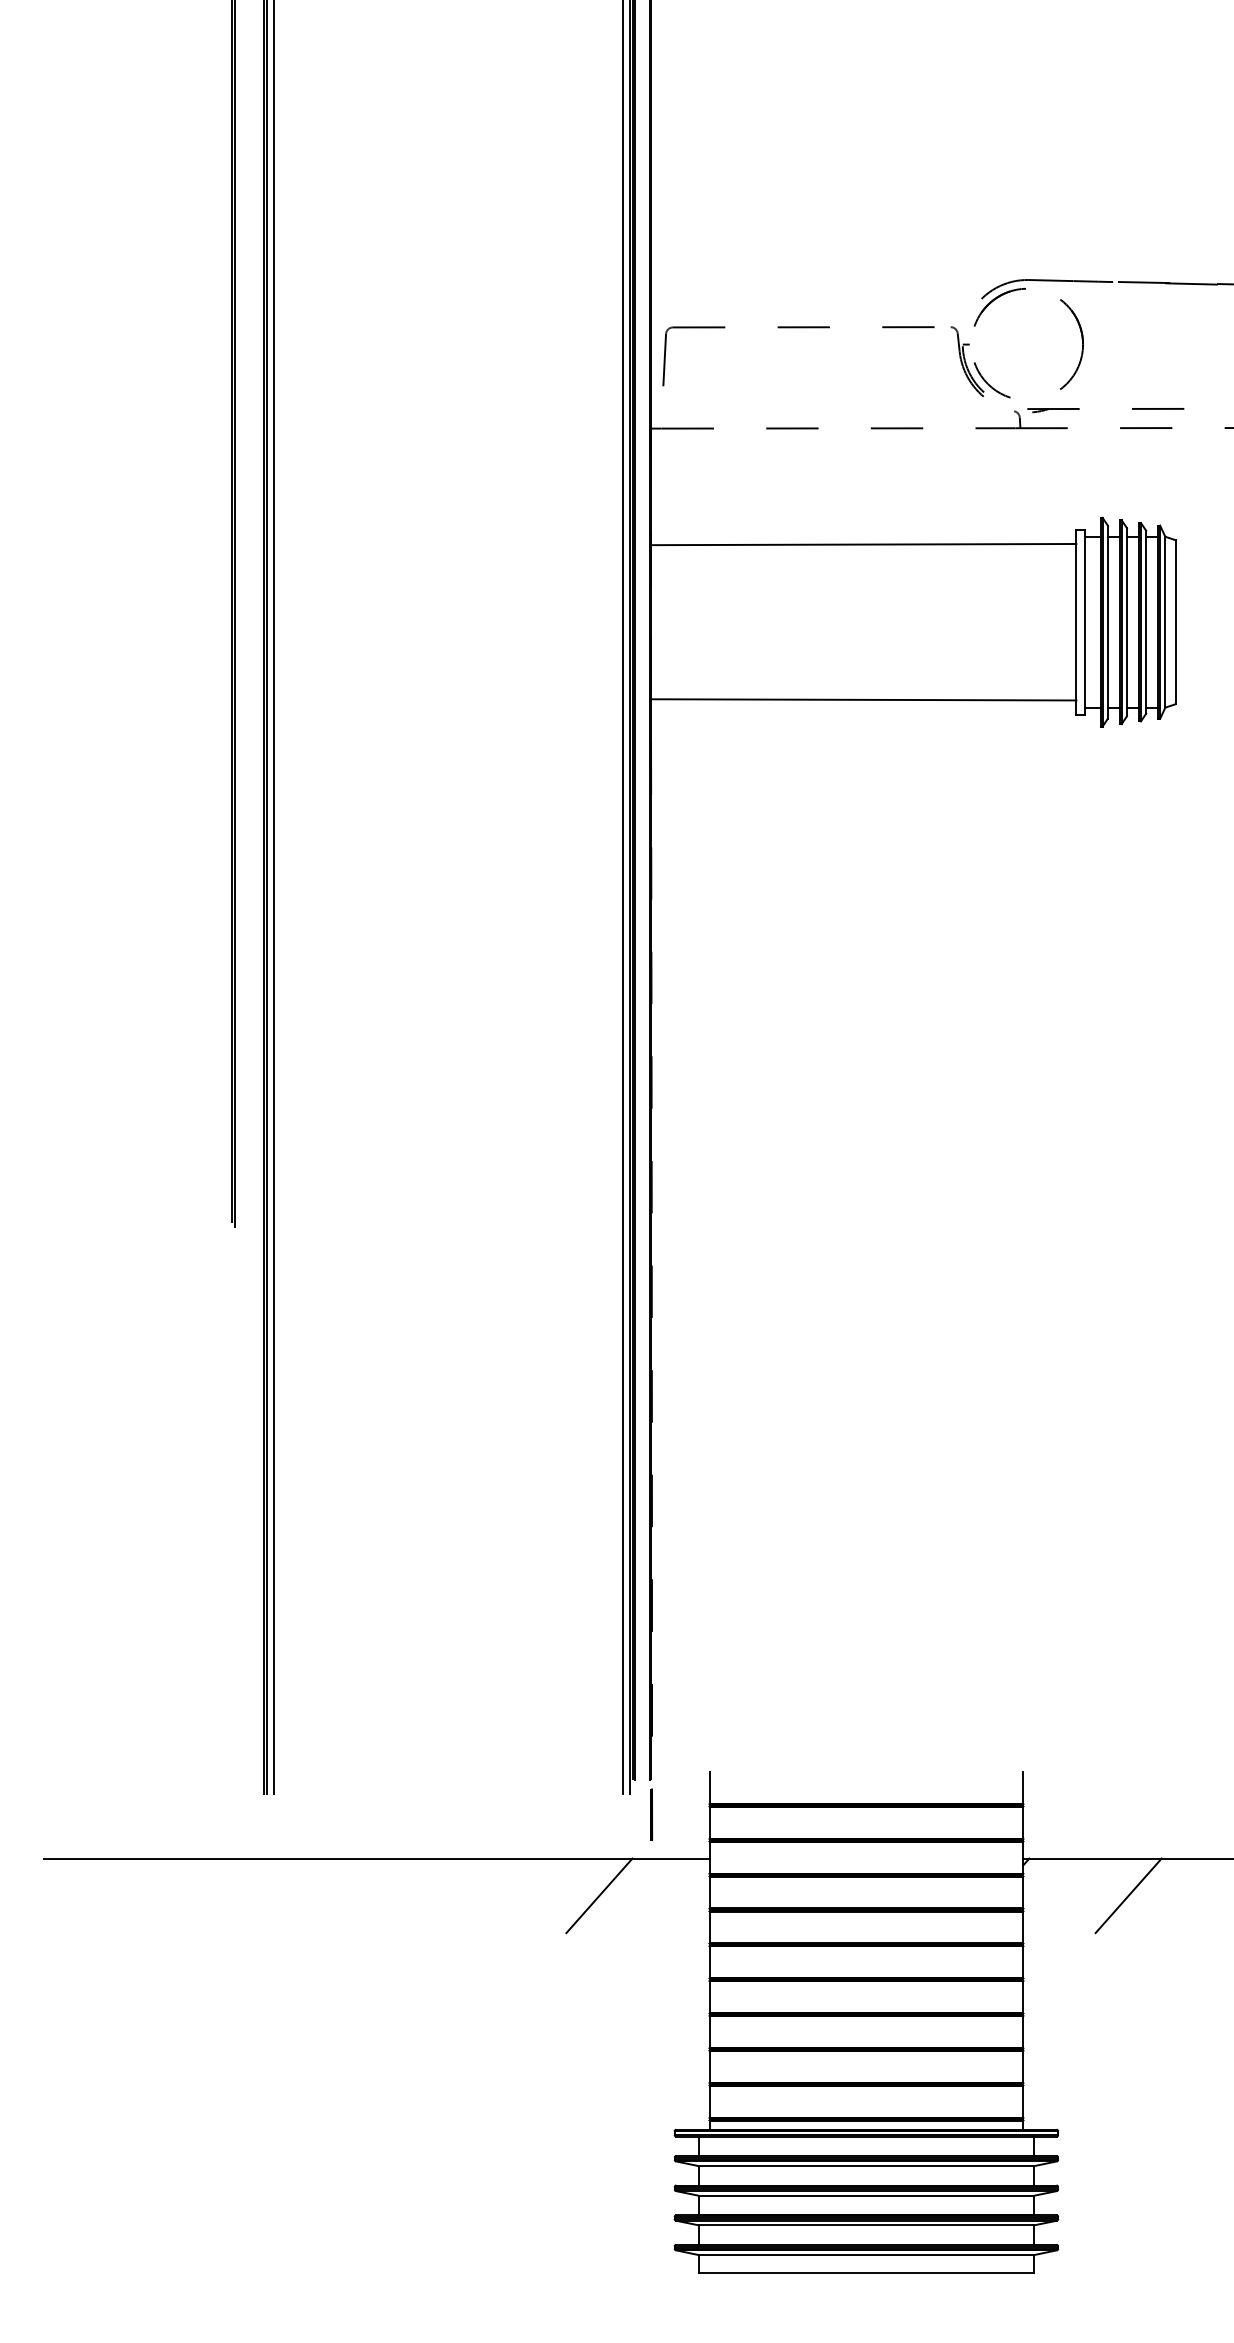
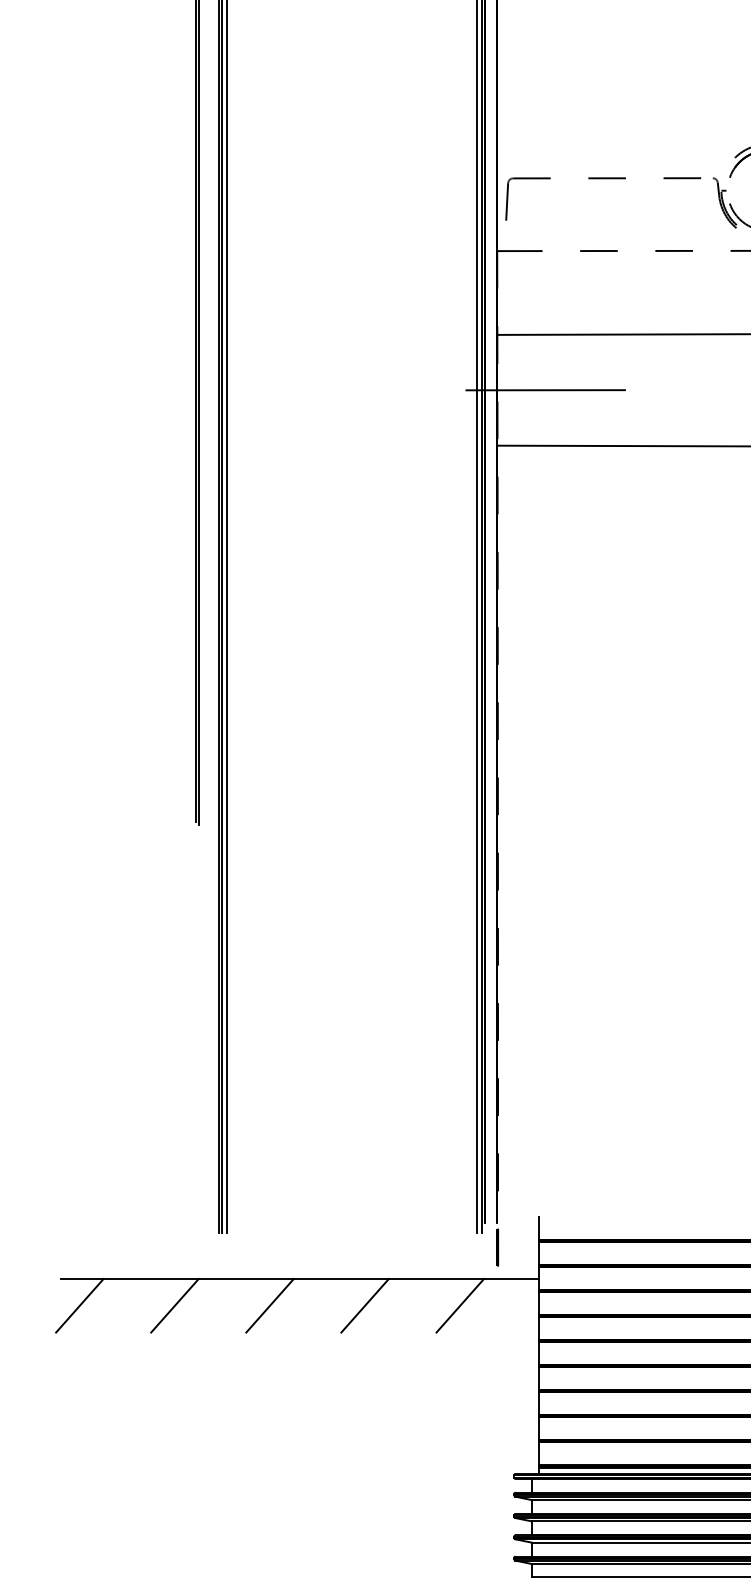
line: (717, 622) -> (545, 390), added
line: (70, 1895) -> (80, 1305), added
line: (202, 1895) -> (174, 1305), added
line: (334, 1895) -> (269, 1305), added
line: (467, 1895) -> (365, 1305), added

